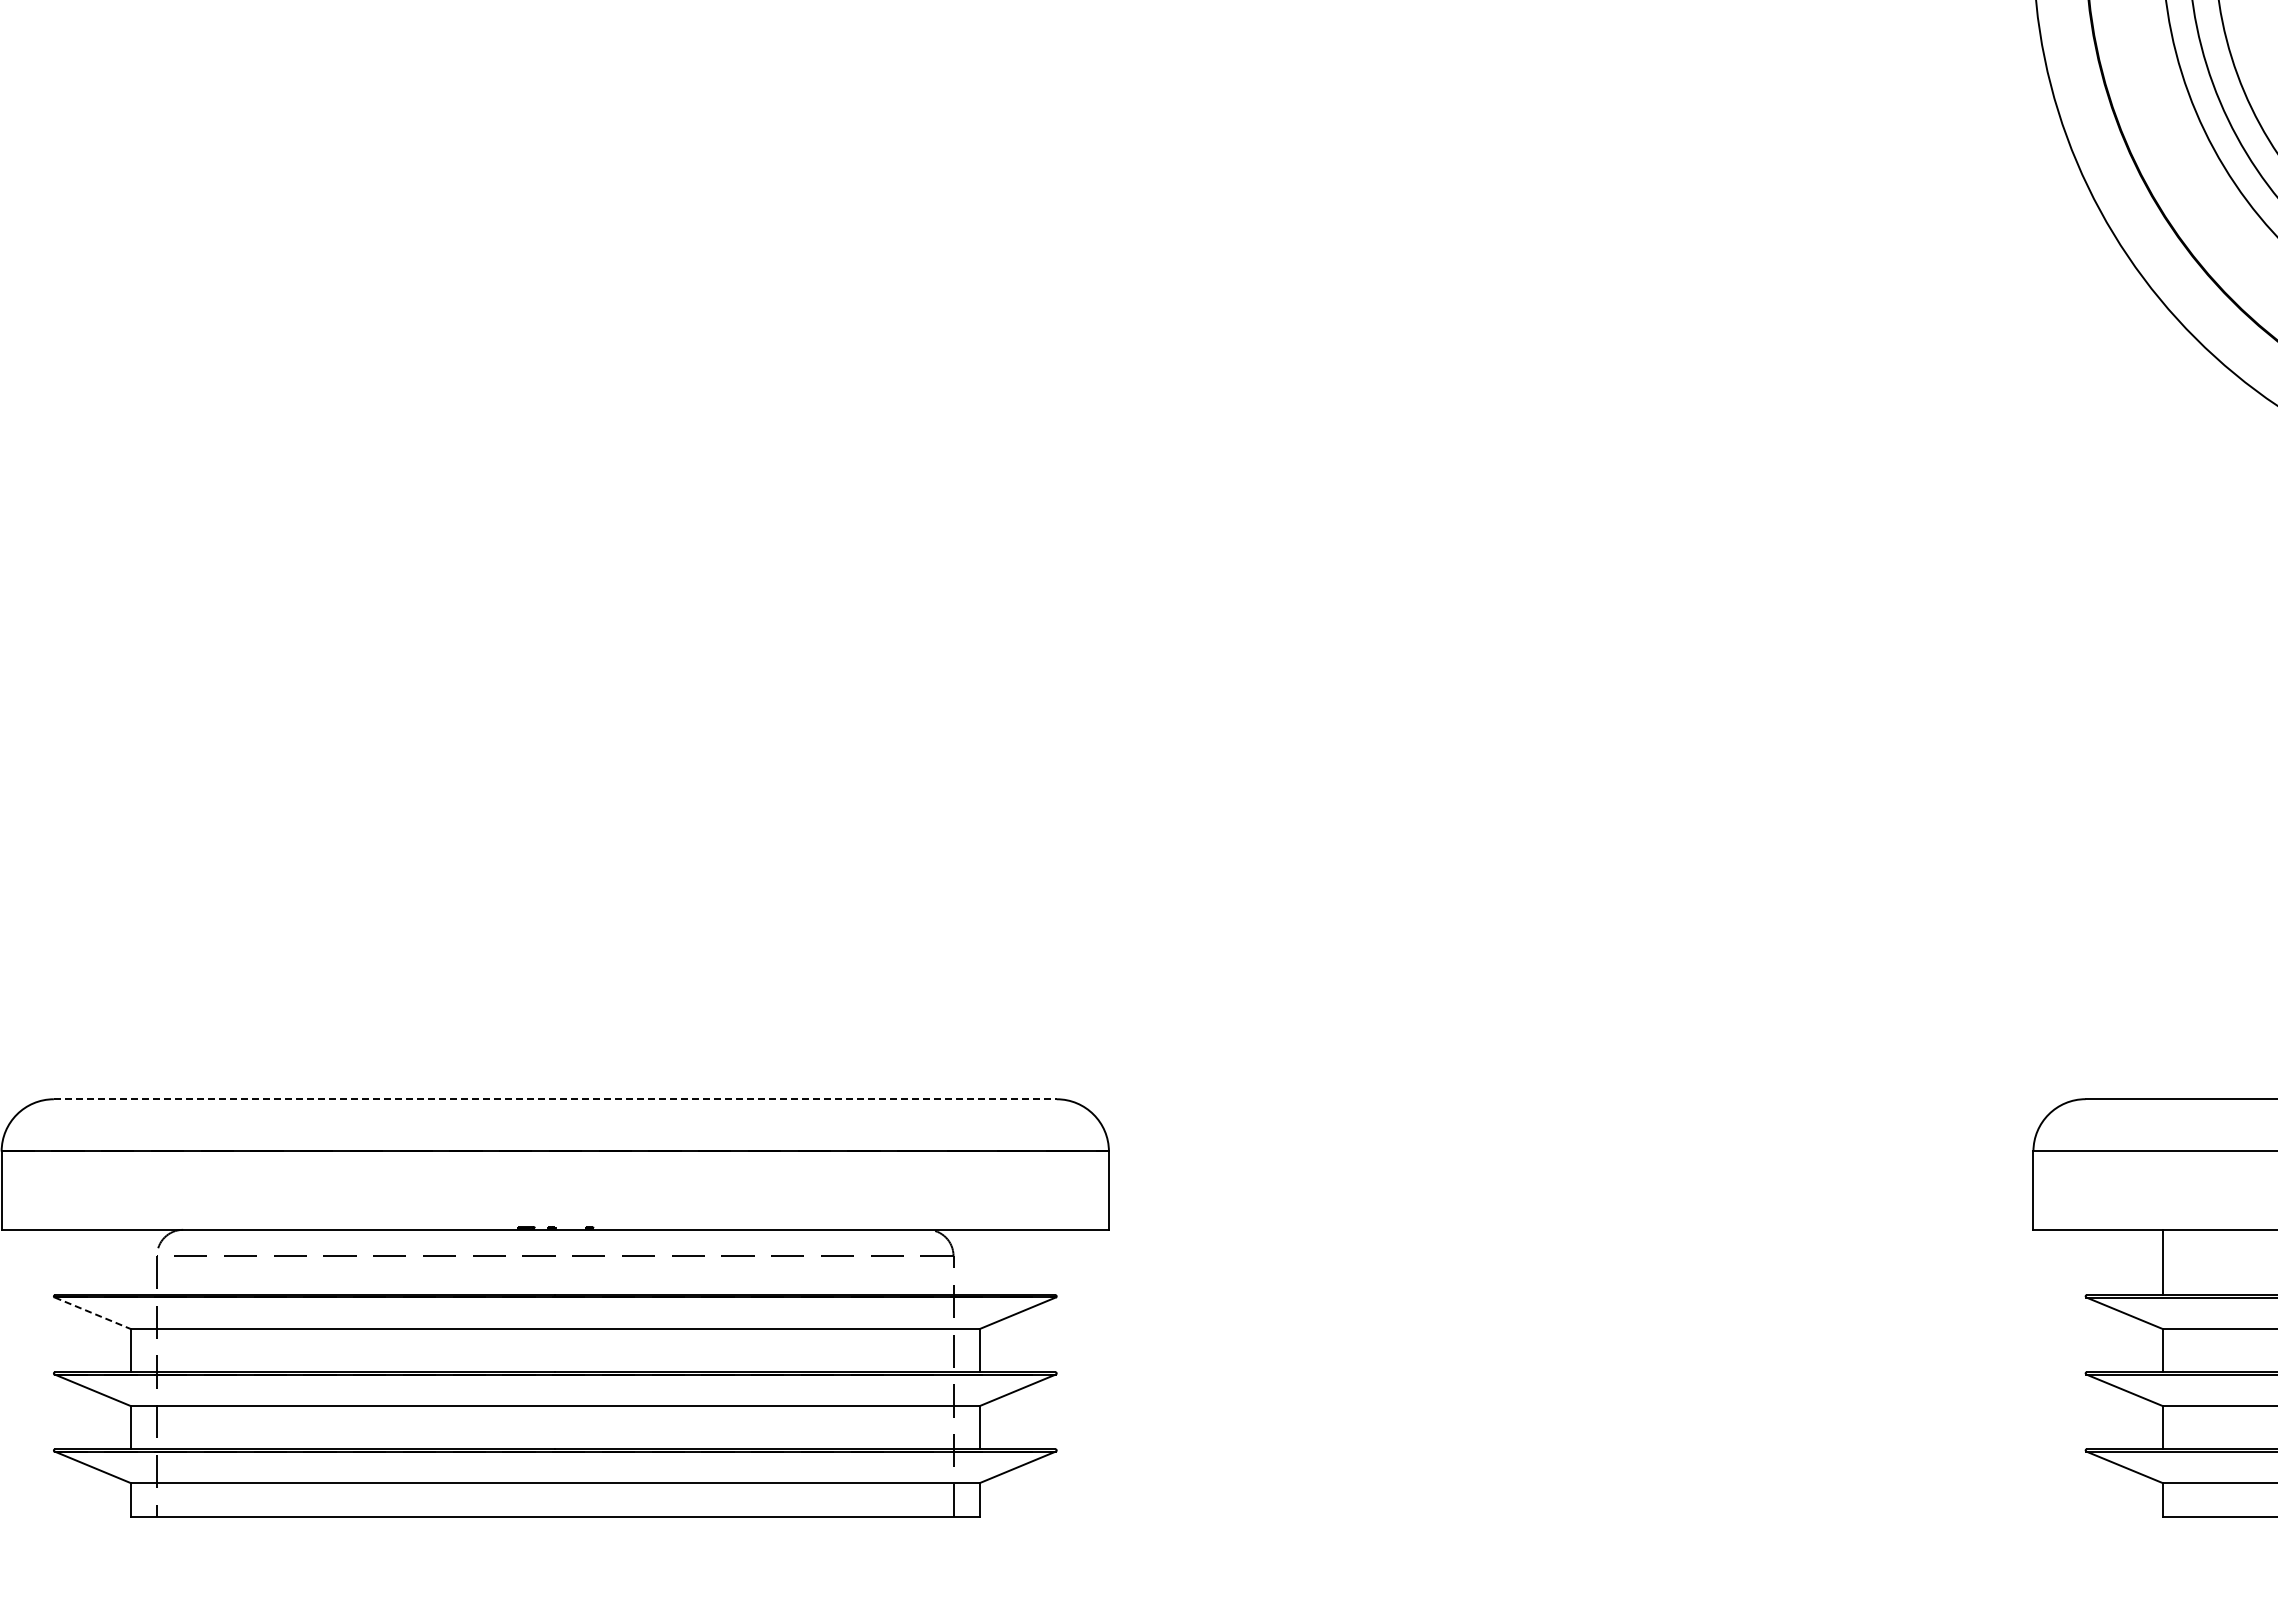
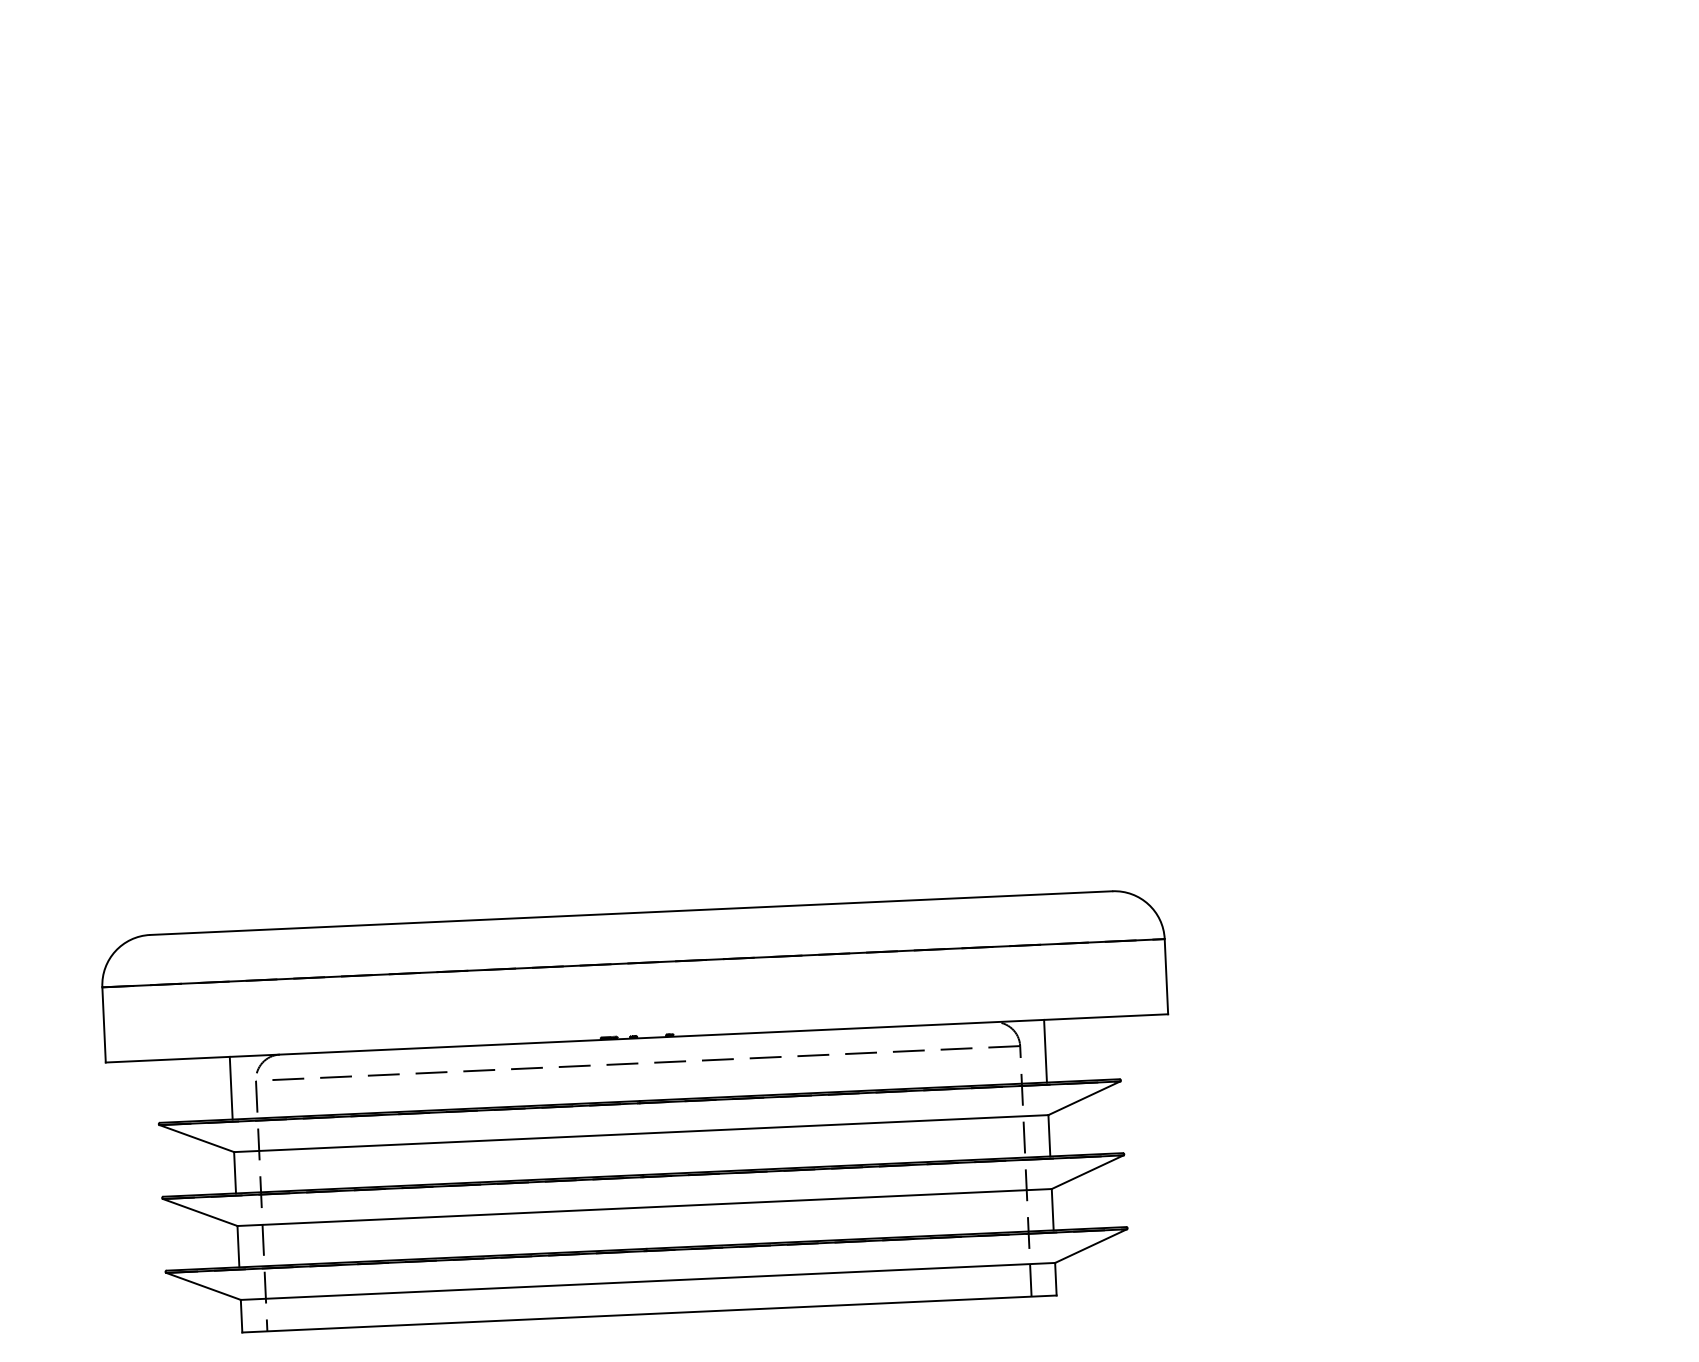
line: (555, 1099) -> (631, 913), dashed -> solid
line: (130, 1262) -> (230, 1088), added
line: (979, 1262) -> (1045, 1051), added
line: (93, 1313) -> (197, 1138), dashed -> solid

